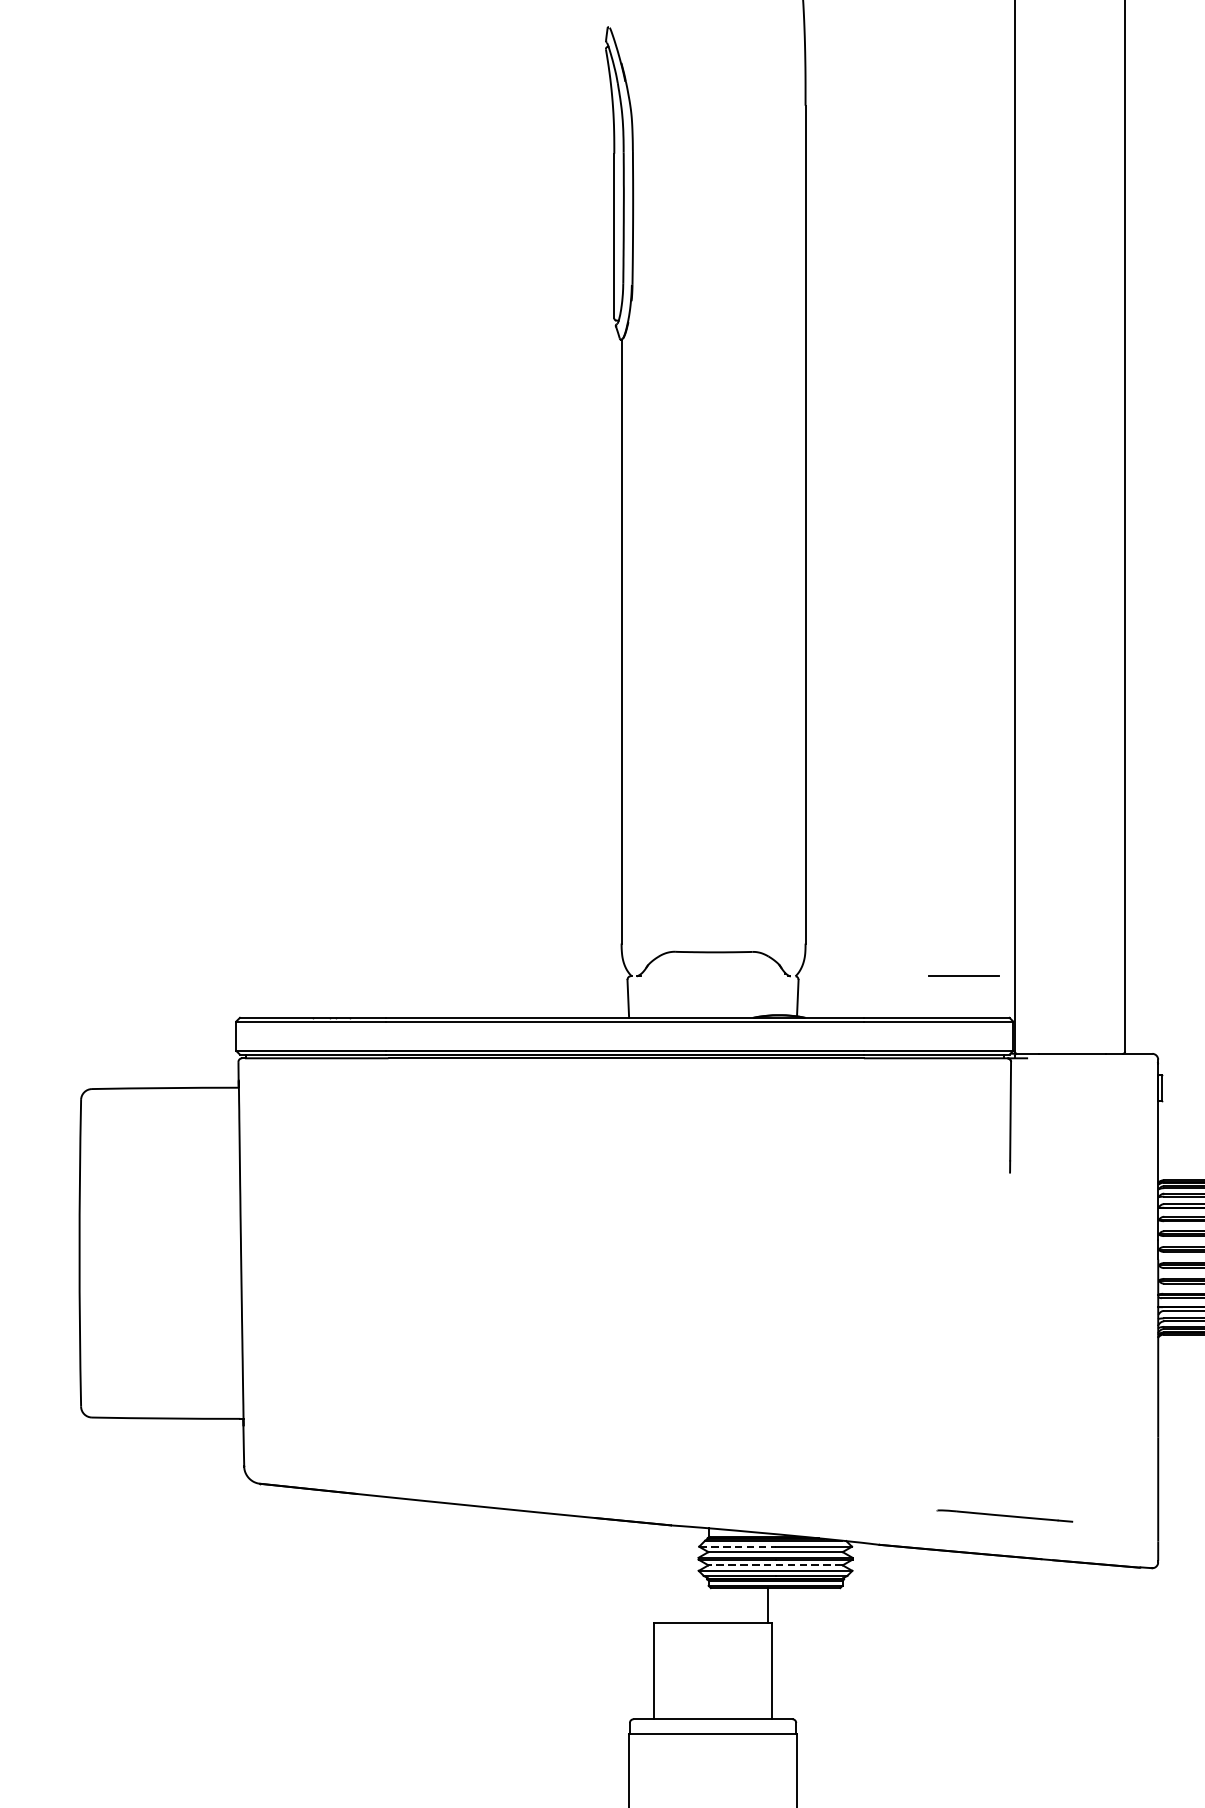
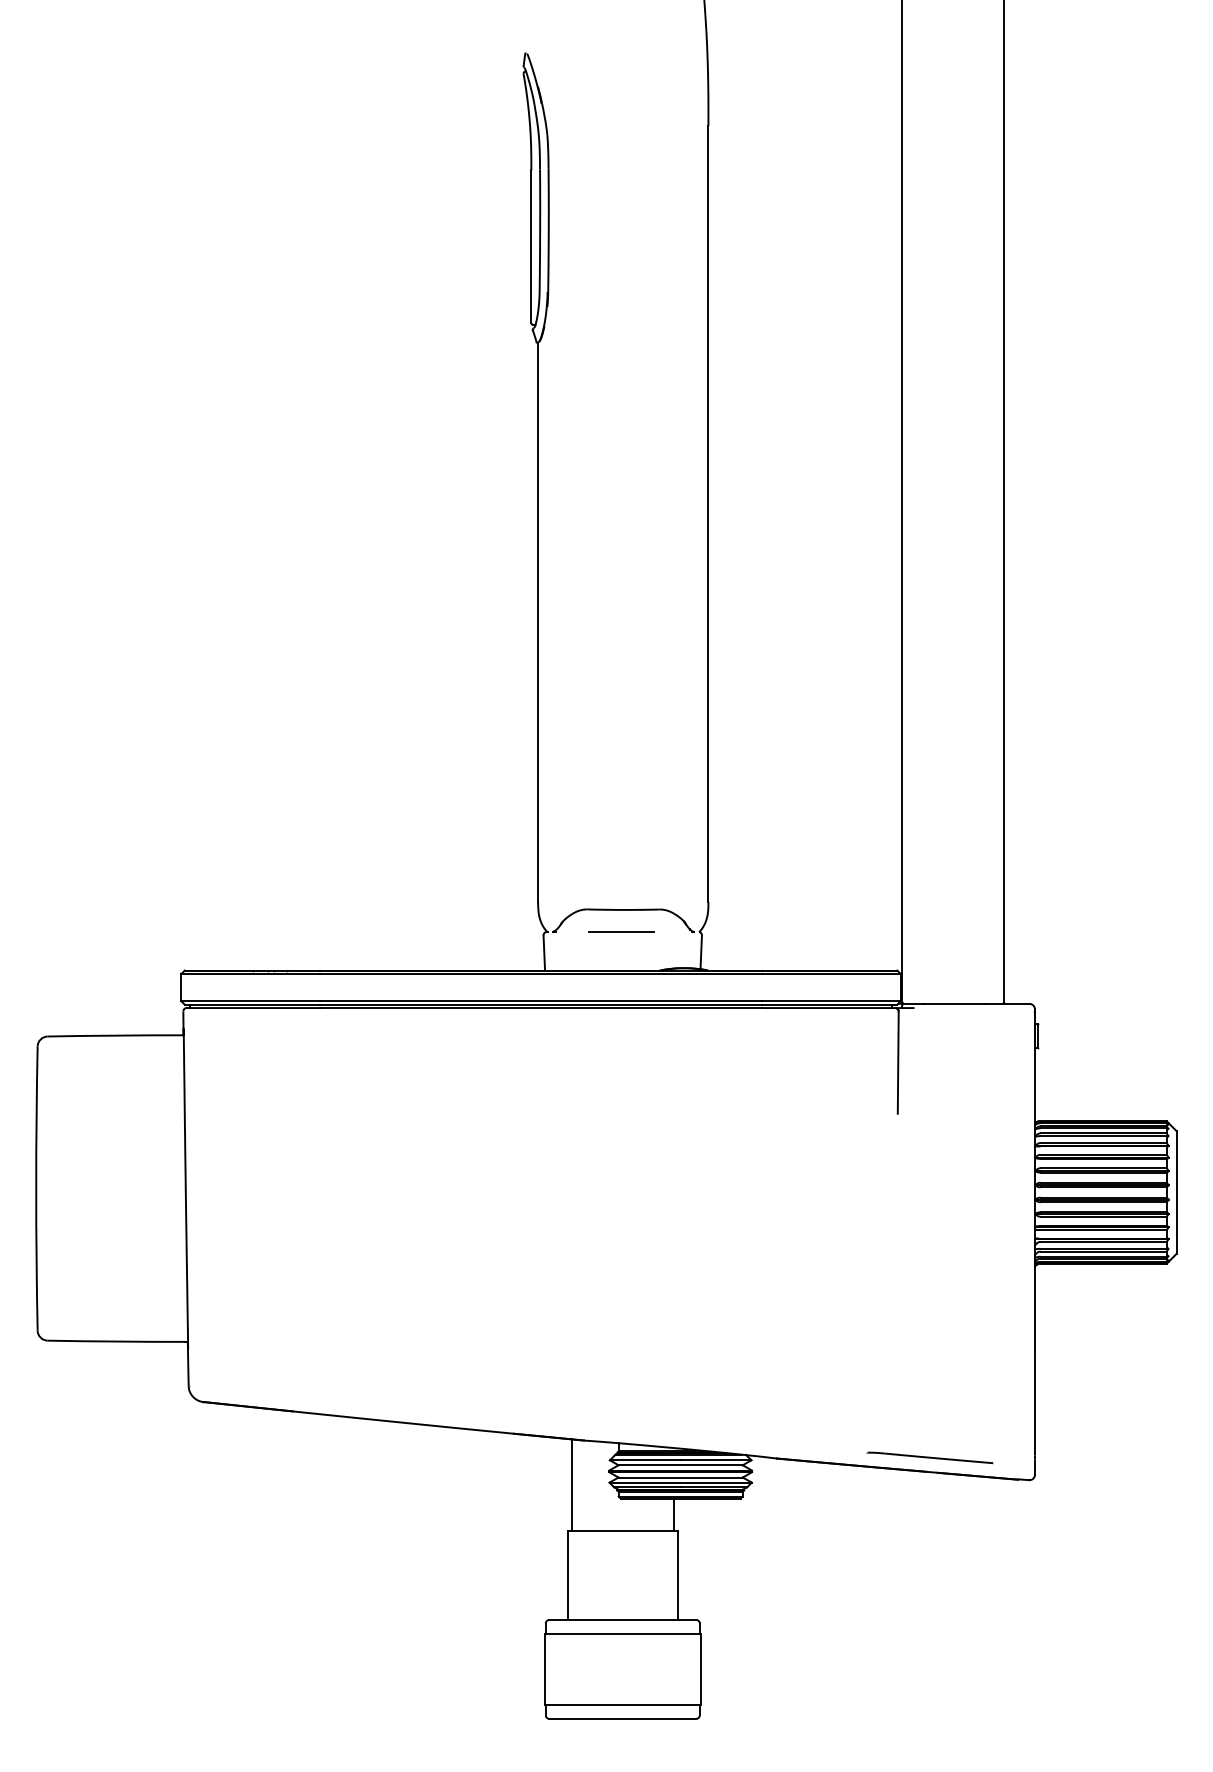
line: (964, 975) -> (621, 931), moved
line: (1004, 1515) -> (929, 1457), moved
line: (737, 1546) -> (645, 1460), dashed -> solid
line: (775, 1565) -> (680, 1477), dashed -> solid
line: (657, 1572) -> (571, 1484), added

